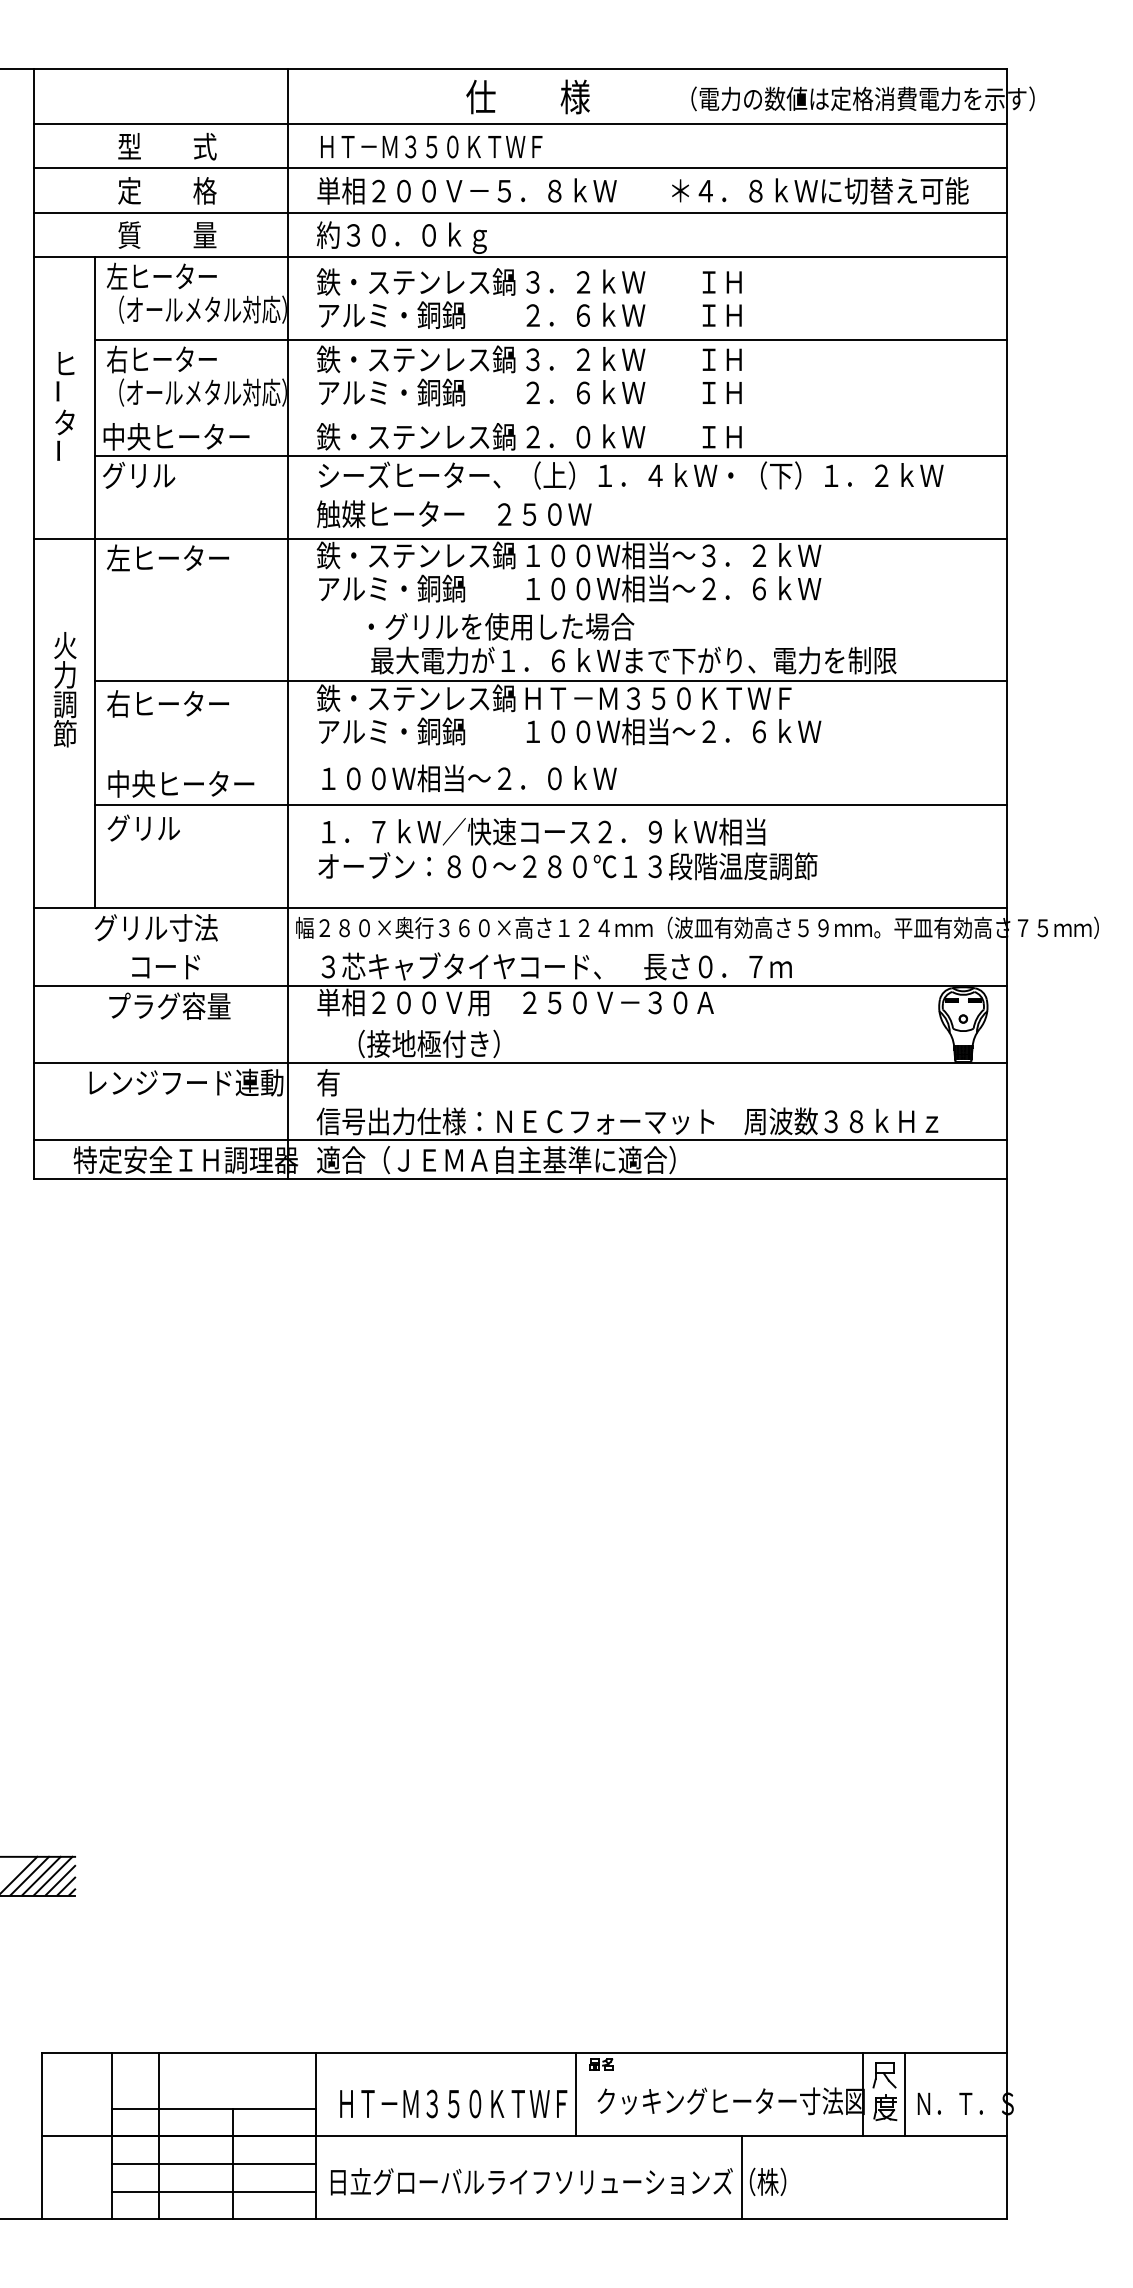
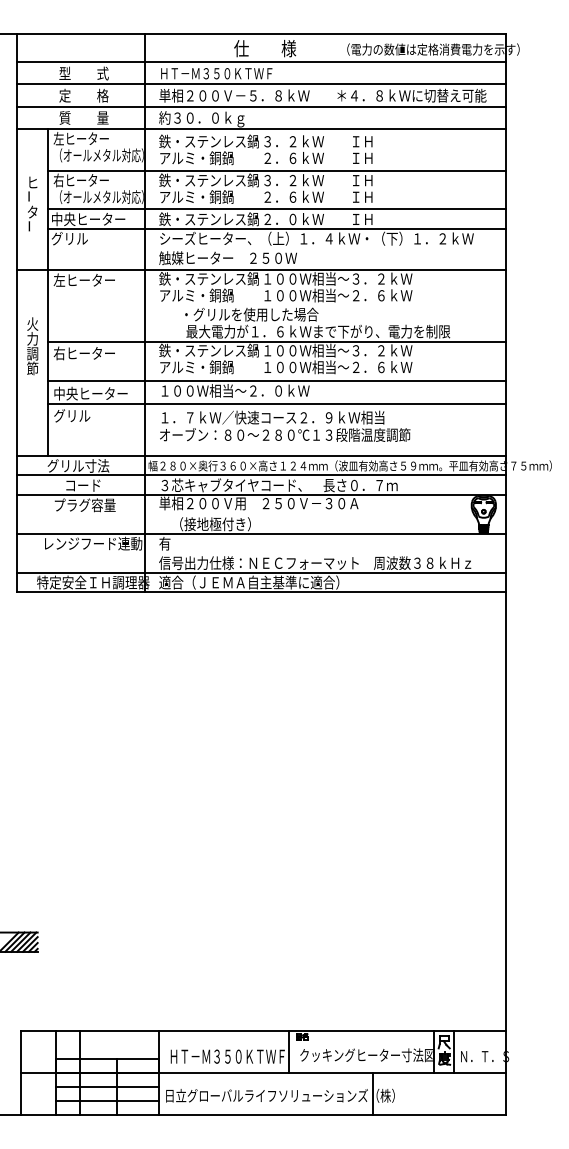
line: (550, 417) -> (276, 209), added
text: (674, 698) -> (338, 350), ＨＴ－Ｍ３５０ＫＴＷＦ -> １００Ｗ相当～３．２ｋＷ
line: (550, 757) -> (276, 380), added
line: (520, 946) -> (261, 475), added

